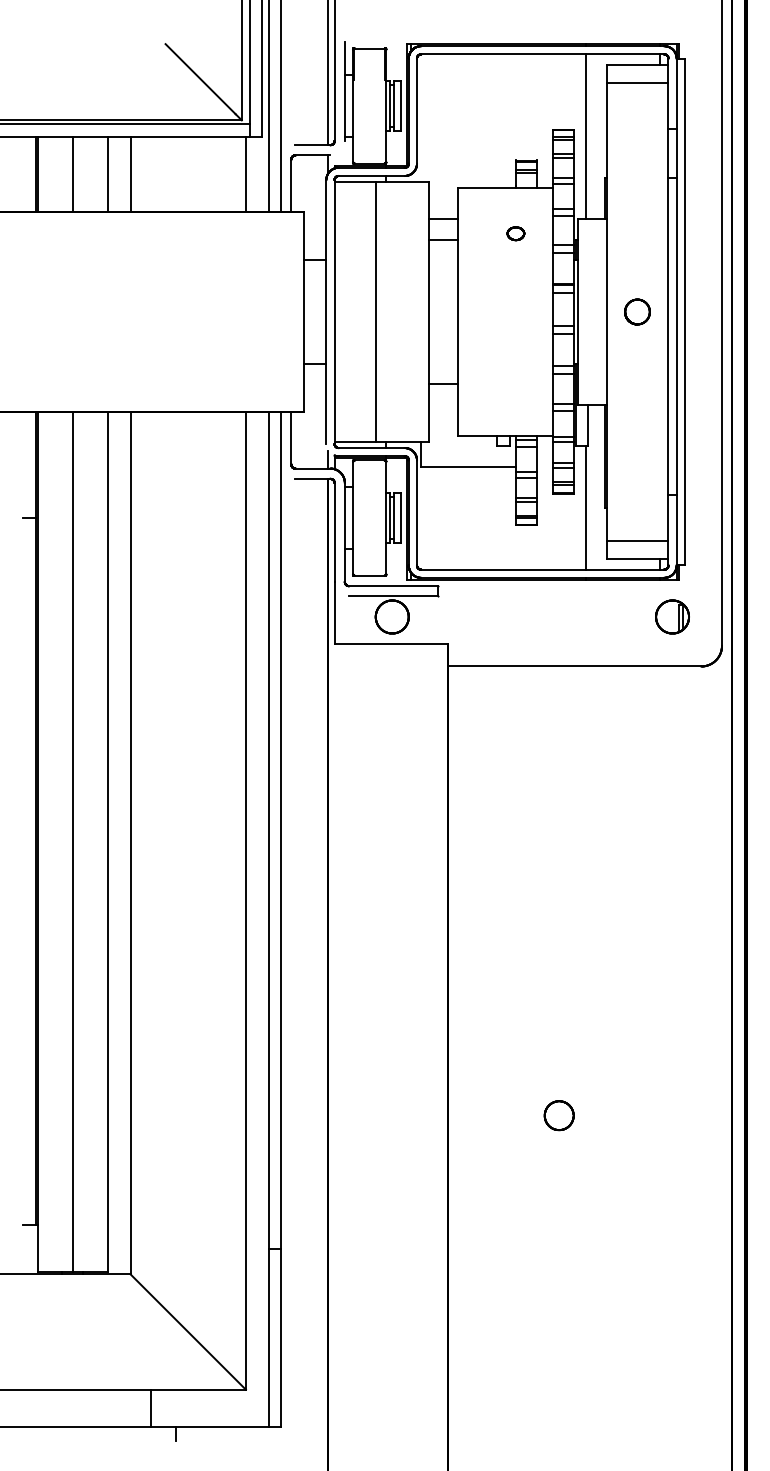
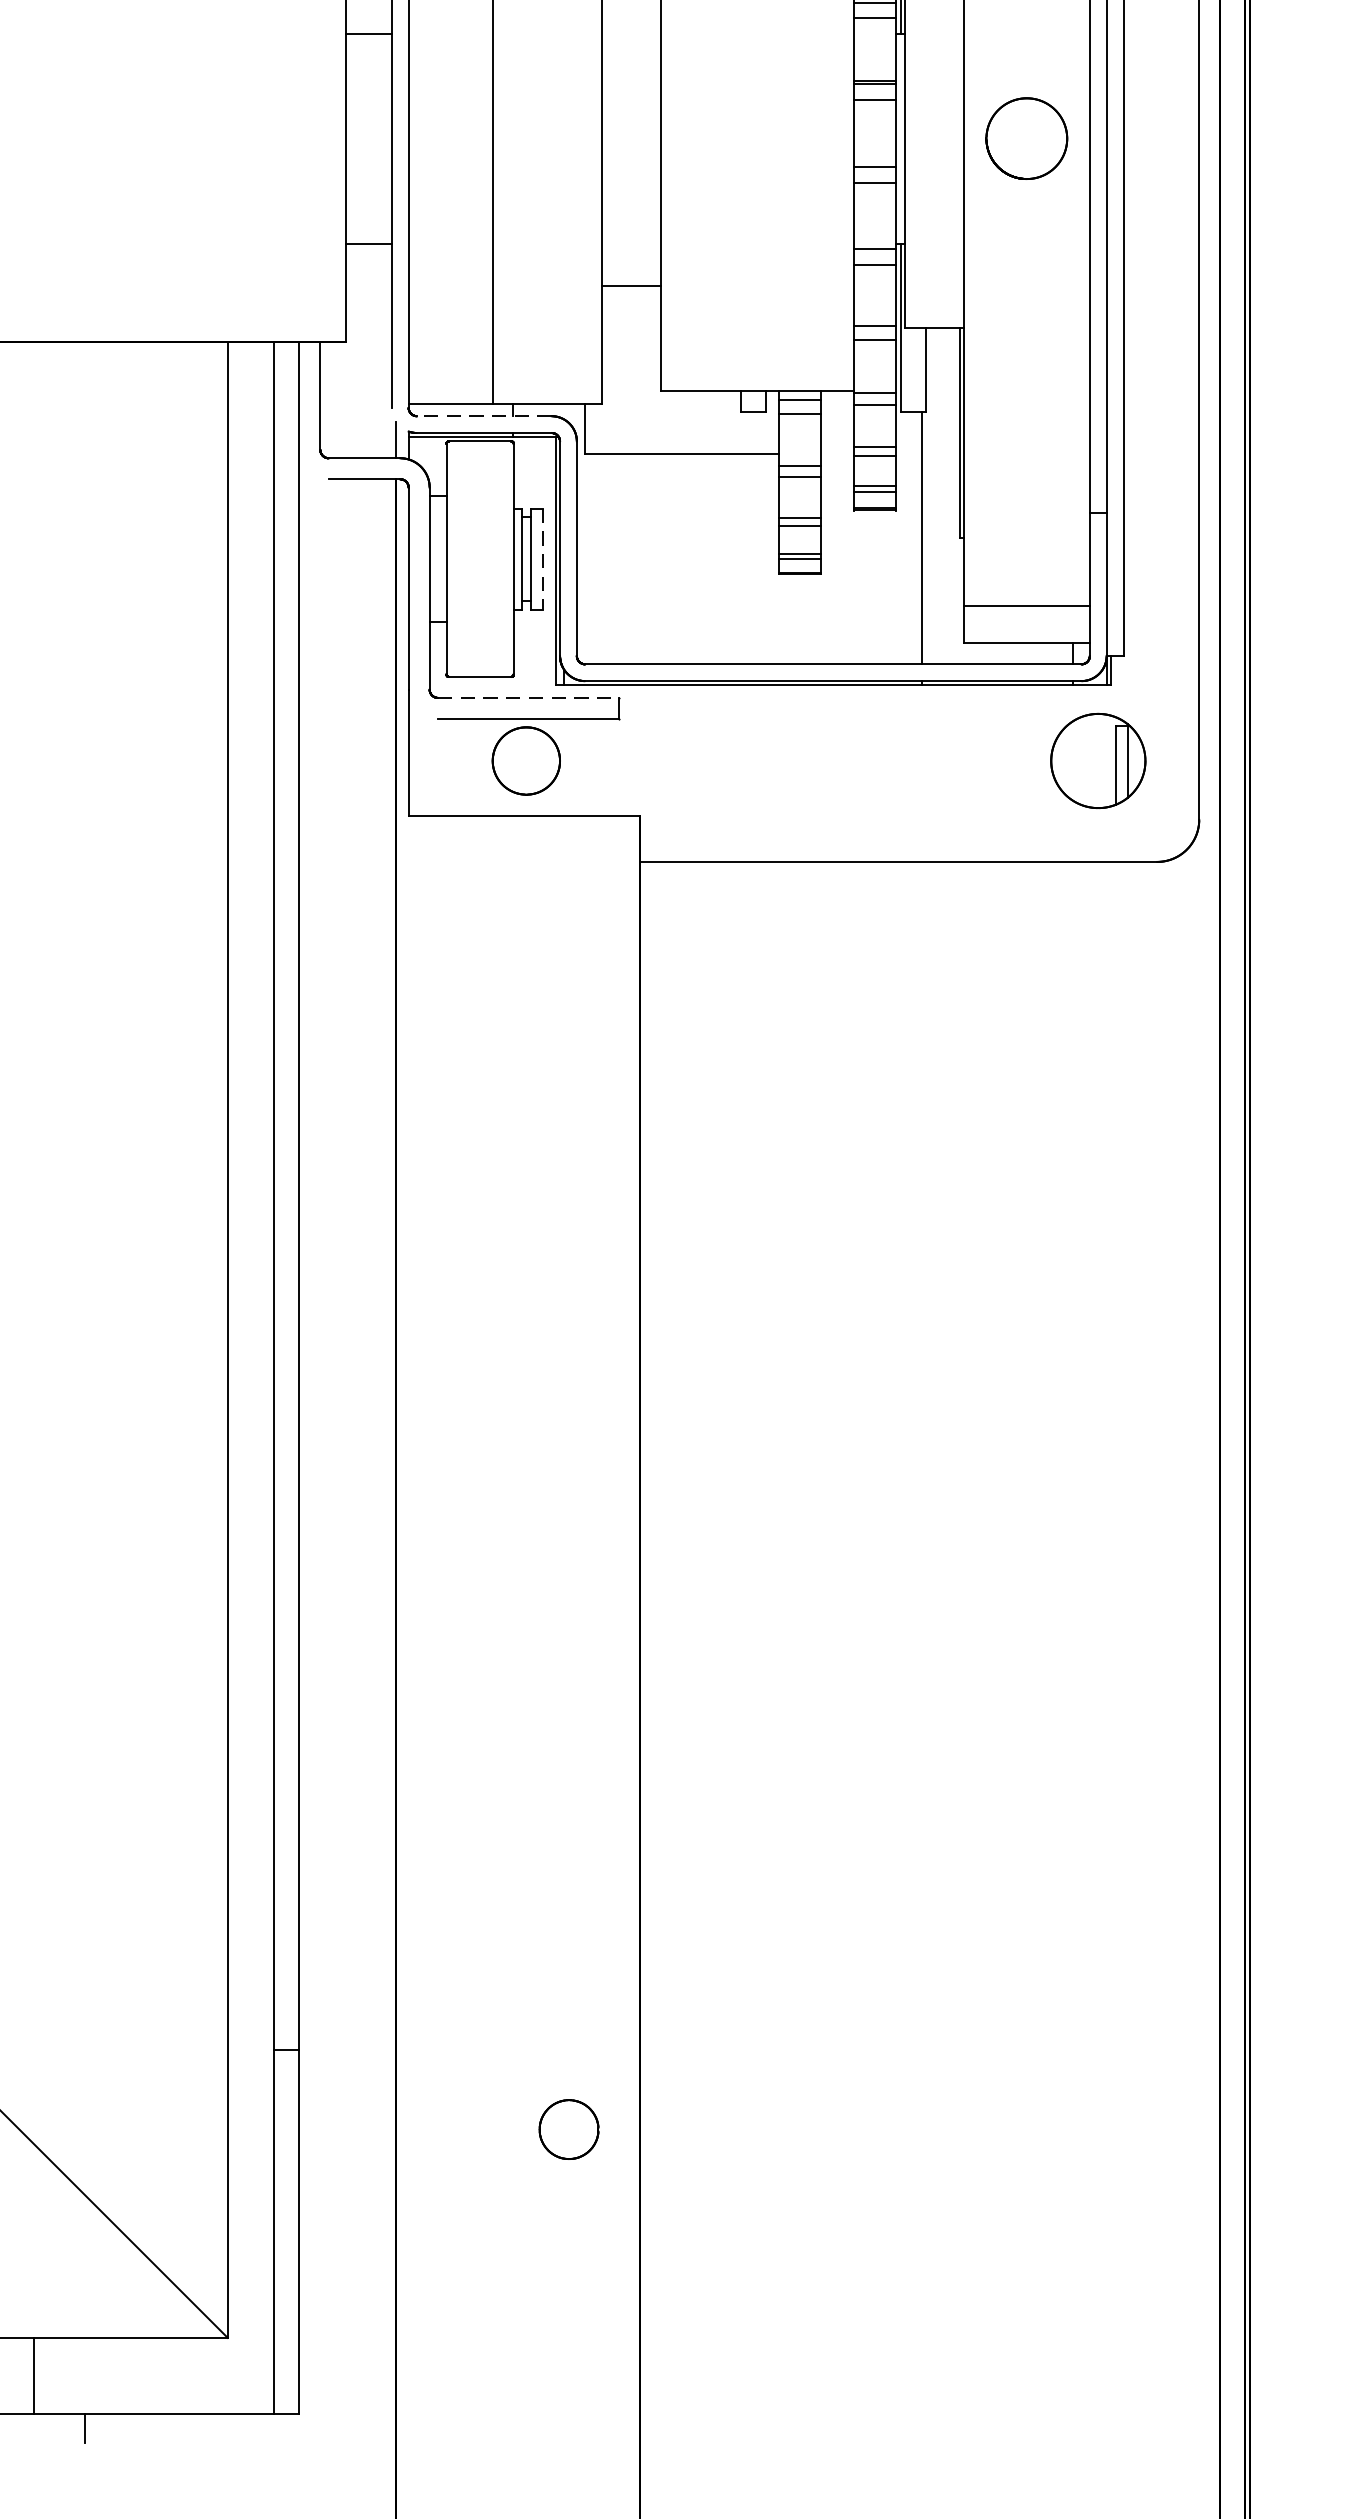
part: (637, 311) -> (1026, 137), size x1.6
line: (371, 448) -> (483, 417), solid -> dashed
line: (400, 518) -> (543, 560), solid -> dashed
line: (393, 586) -> (528, 698), solid -> dashed
part: (672, 616) -> (1098, 759), size x1.4
part: (558, 1115) -> (567, 2129), moved

